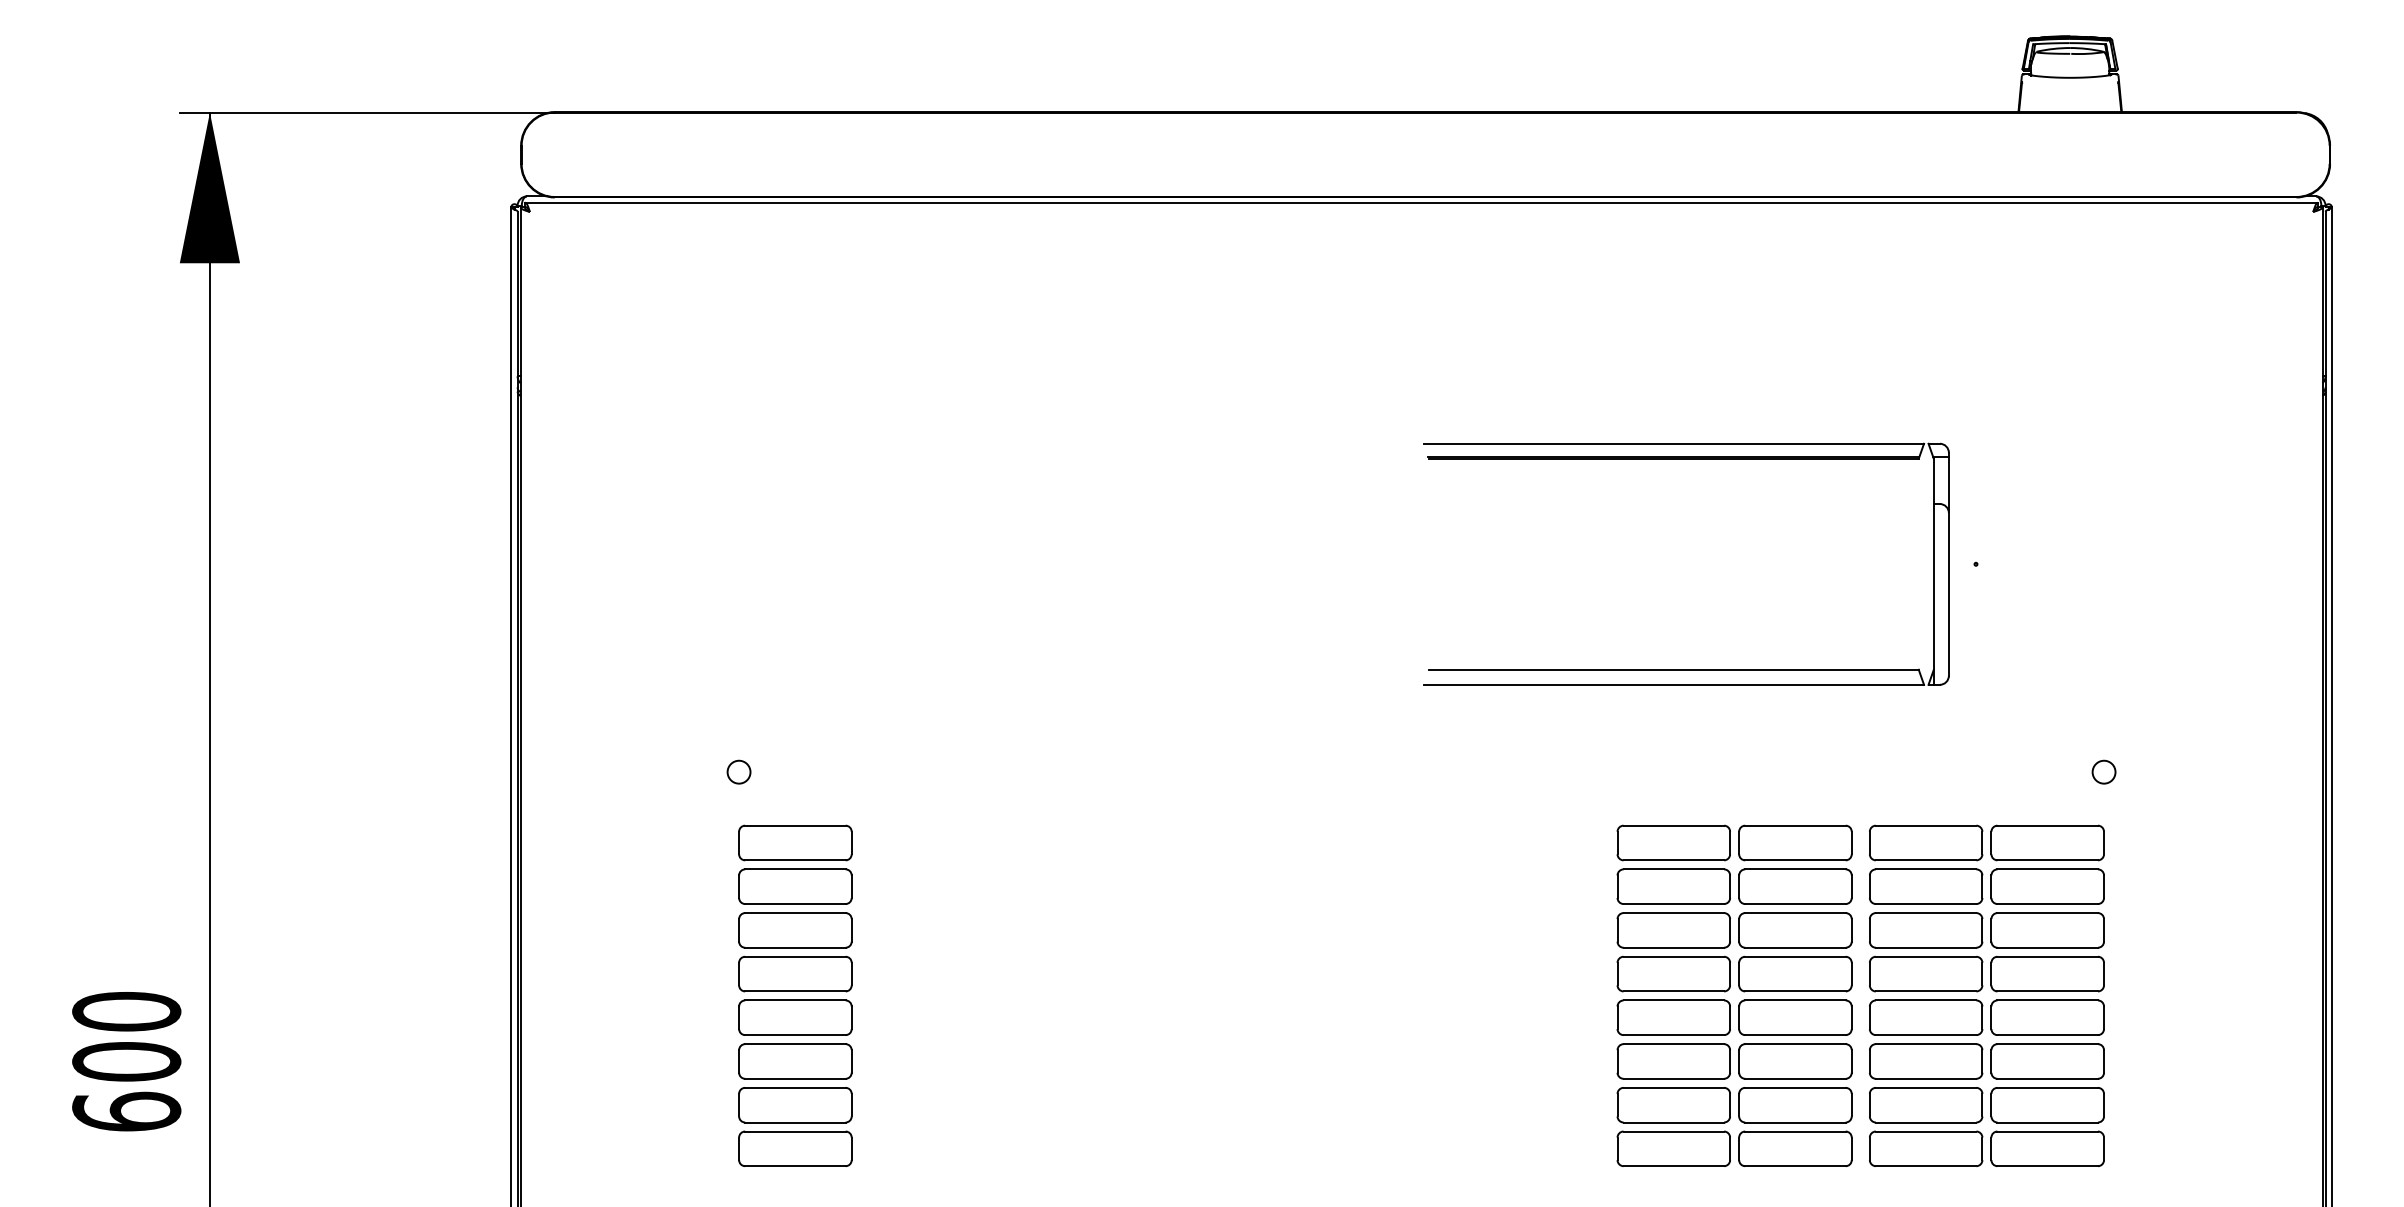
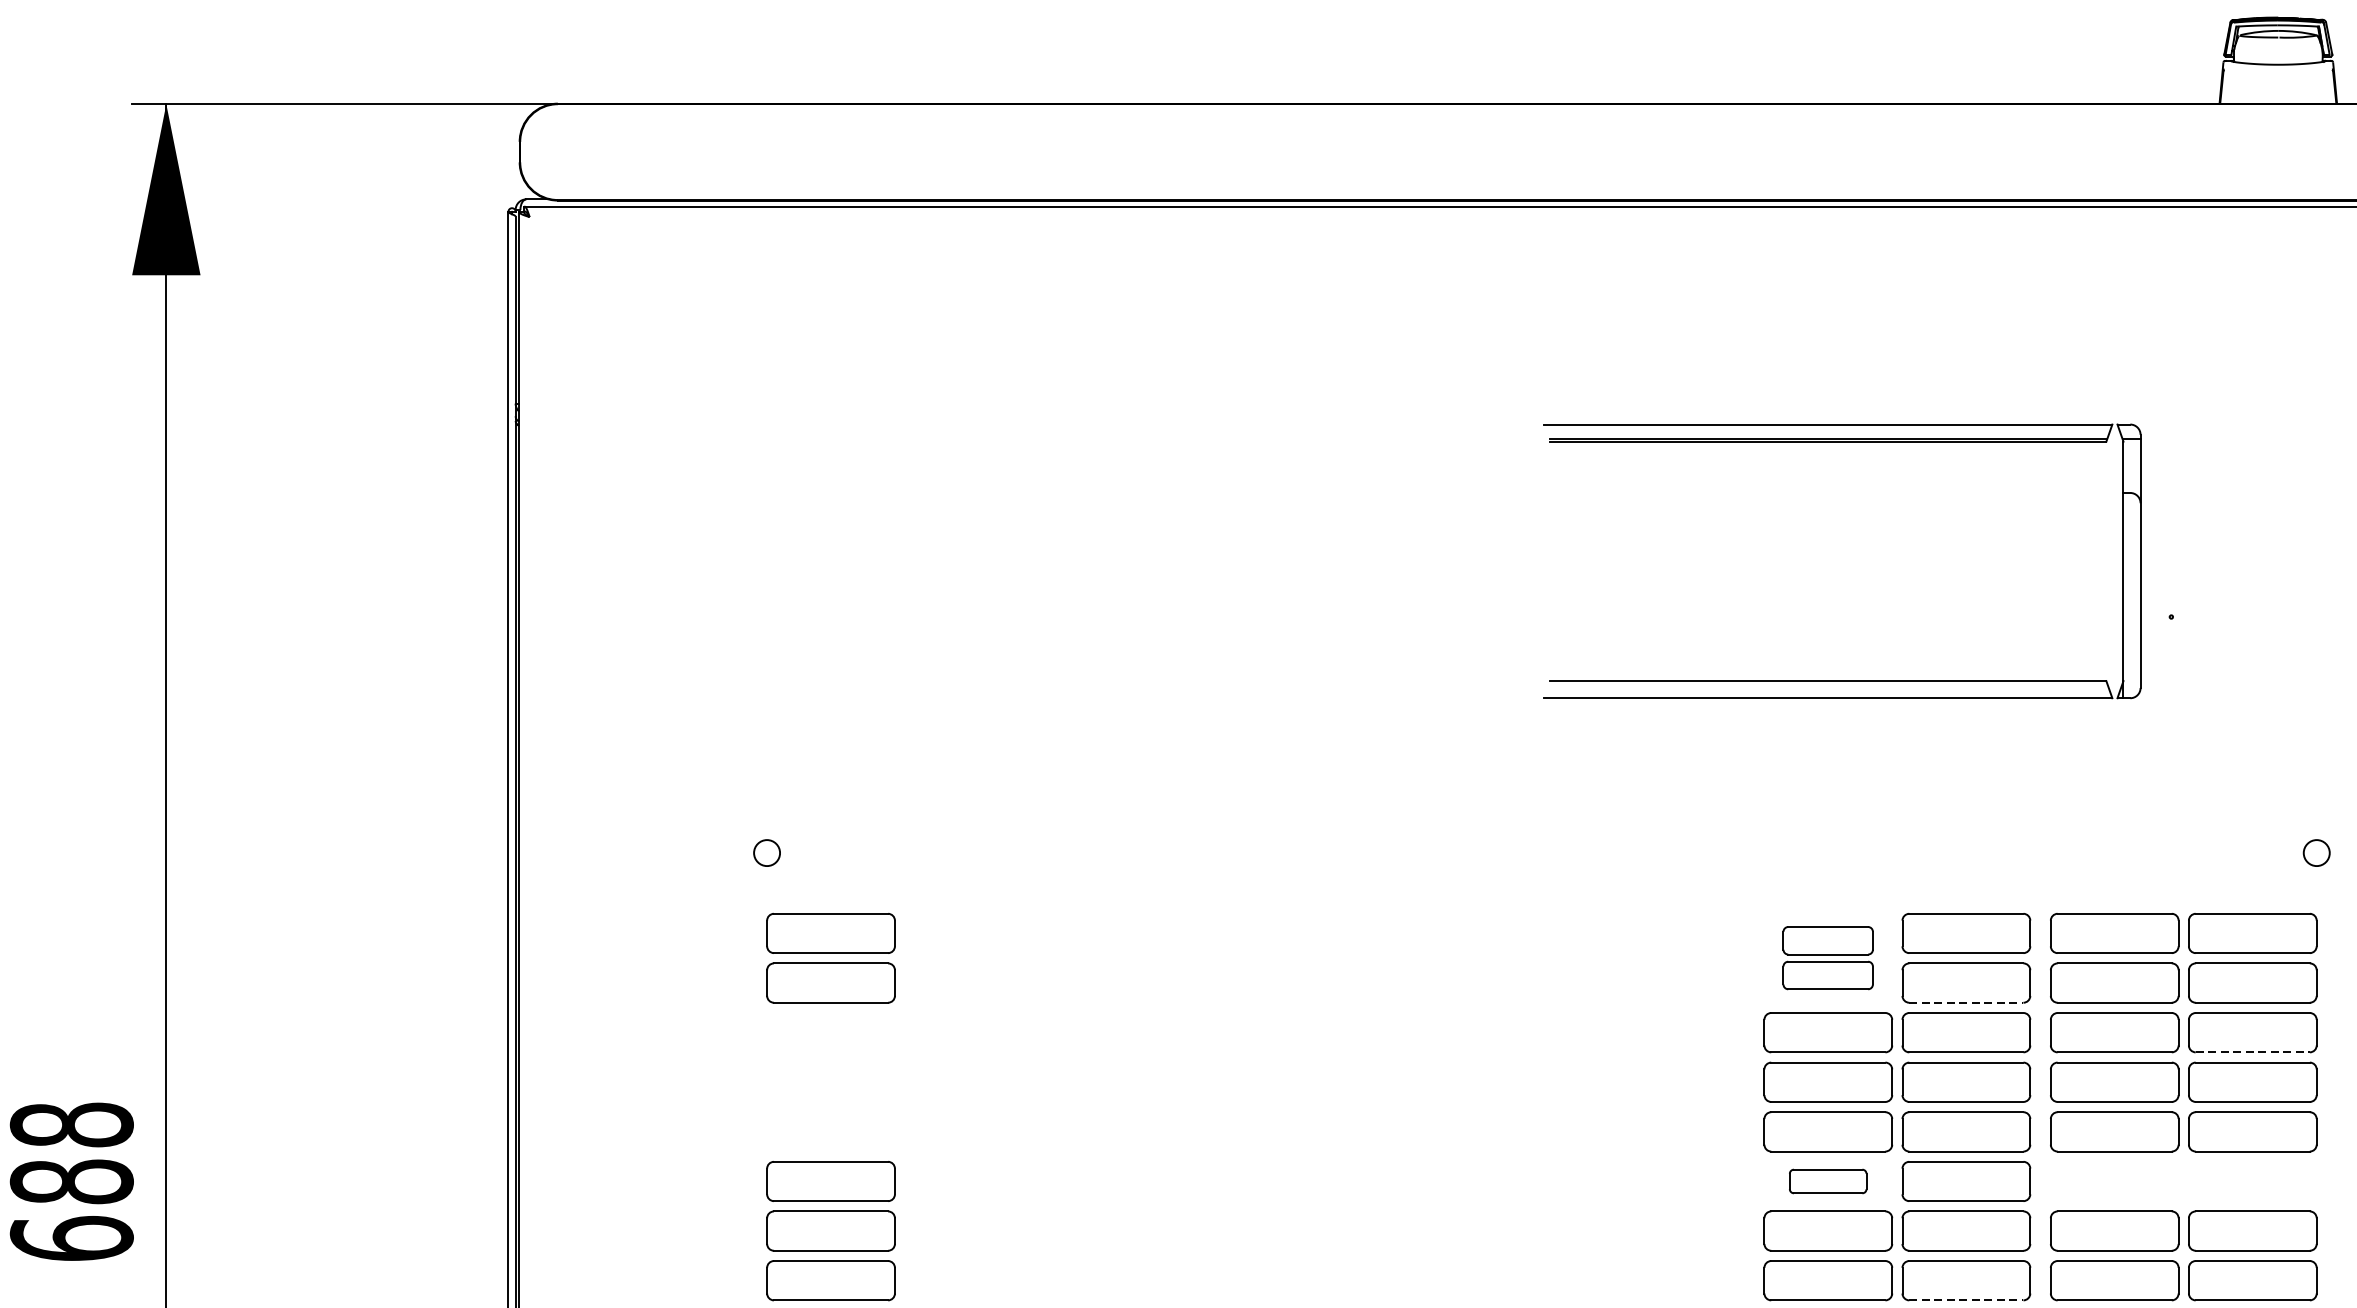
part: (1686, 459) -> (1842, 442), moved
part: (1673, 864) -> (1827, 957), size x0.7
line: (1795, 904) -> (1966, 1003), solid -> dashed
line: (2048, 947) -> (2253, 1052), solid -> dashed
part: (795, 973) -> (831, 1081), removed
text: (126, 1036) -> (71, 1153), 600 -> 688
part: (1673, 1061) -> (1827, 1181), size x0.6
part: (1986, 1061) -> (2183, 1181), removed
line: (1795, 1166) -> (1966, 1300), solid -> dashed

